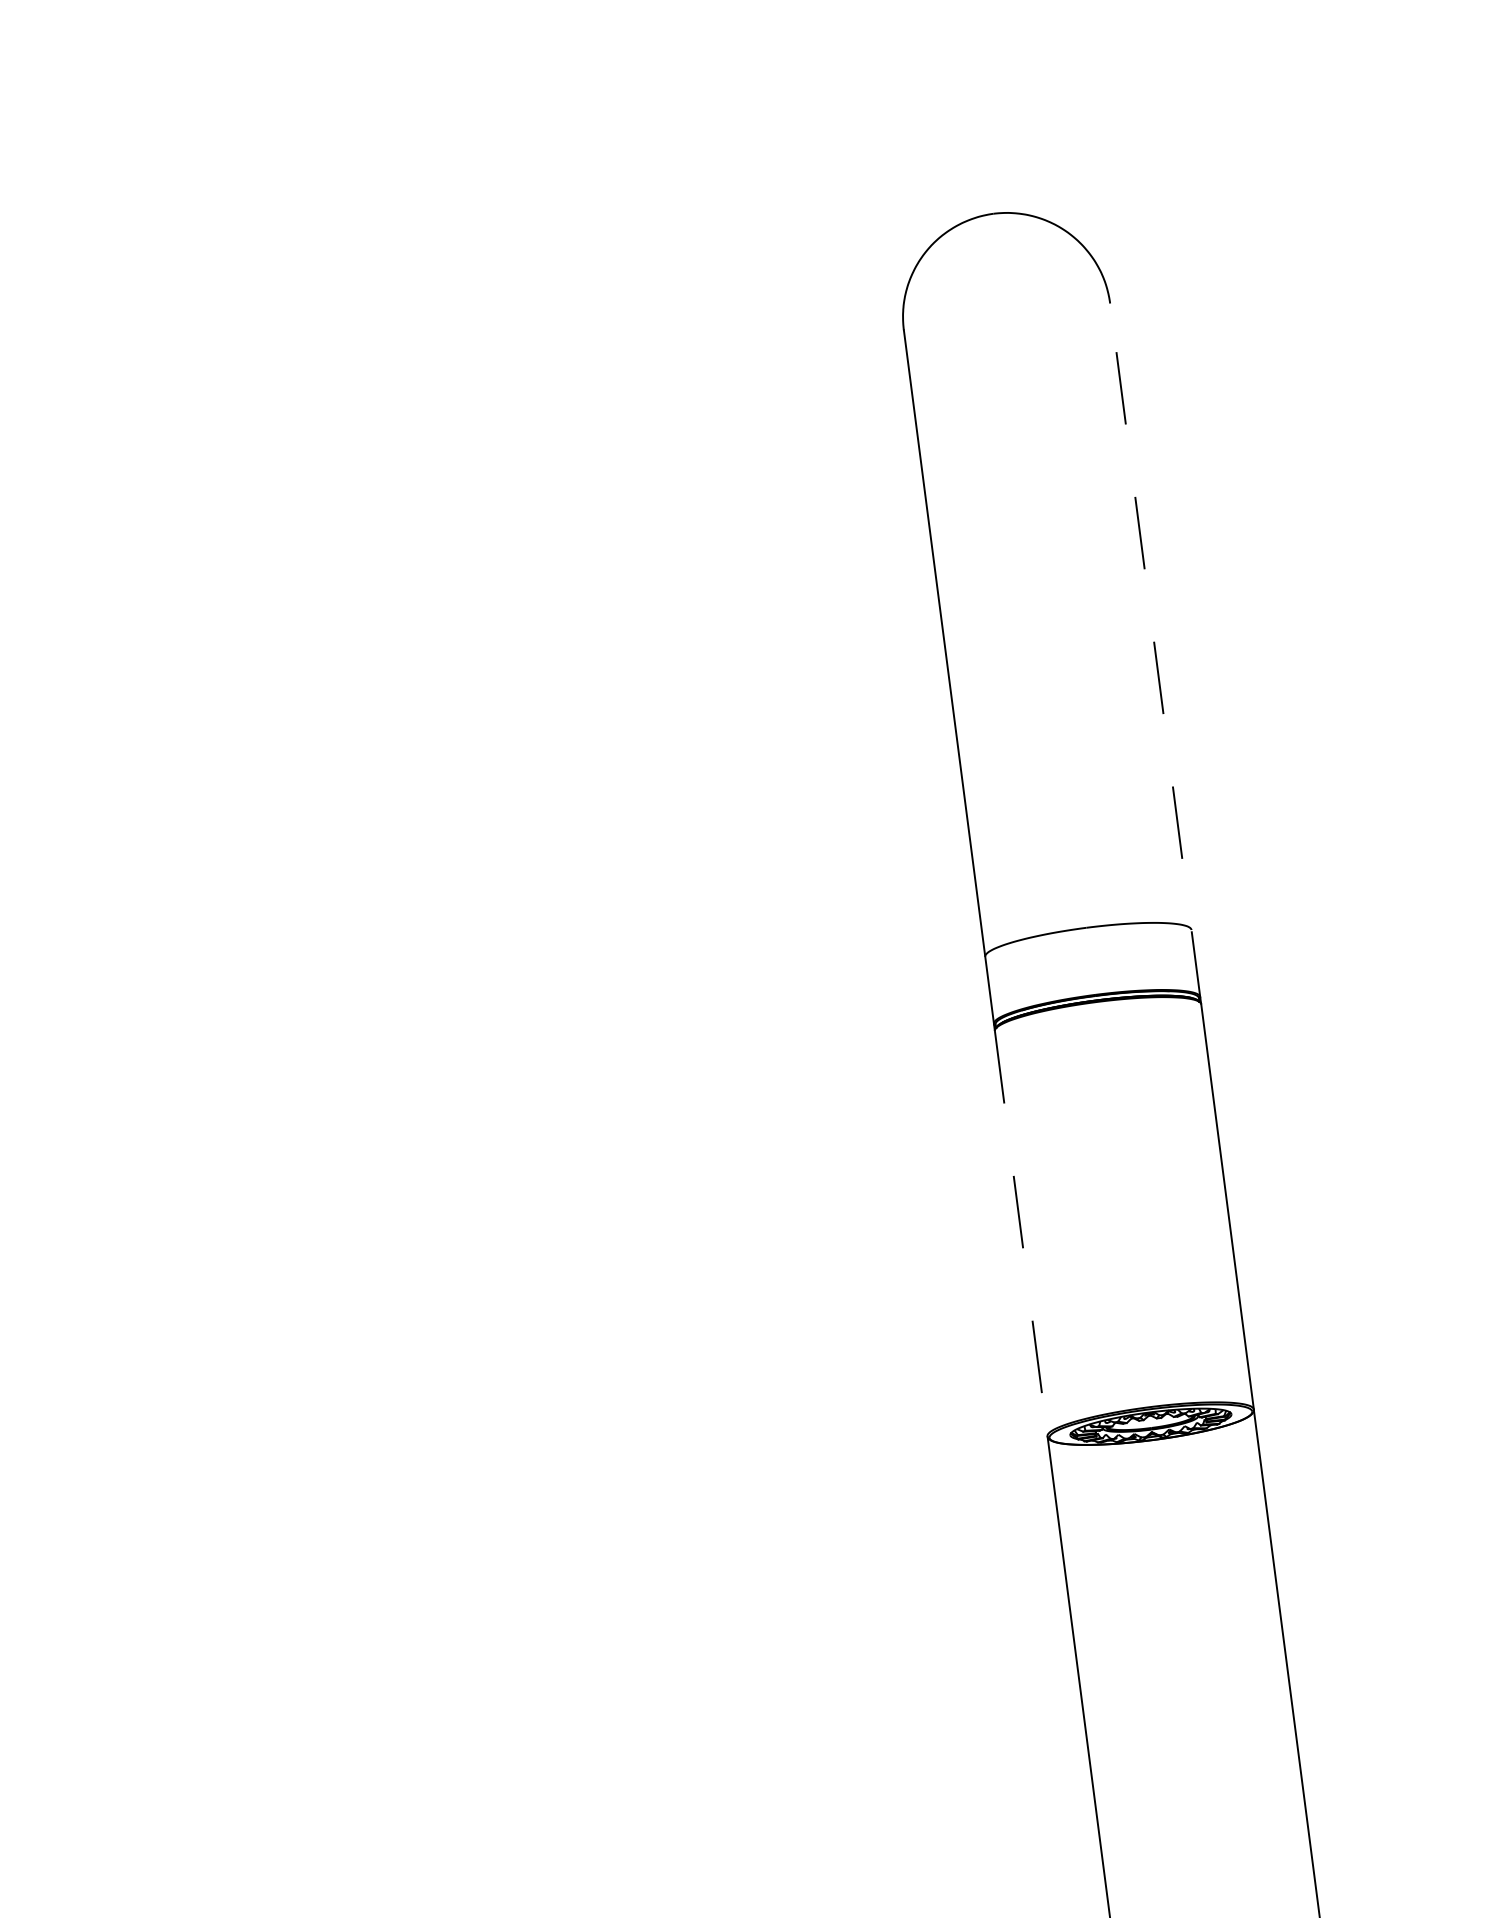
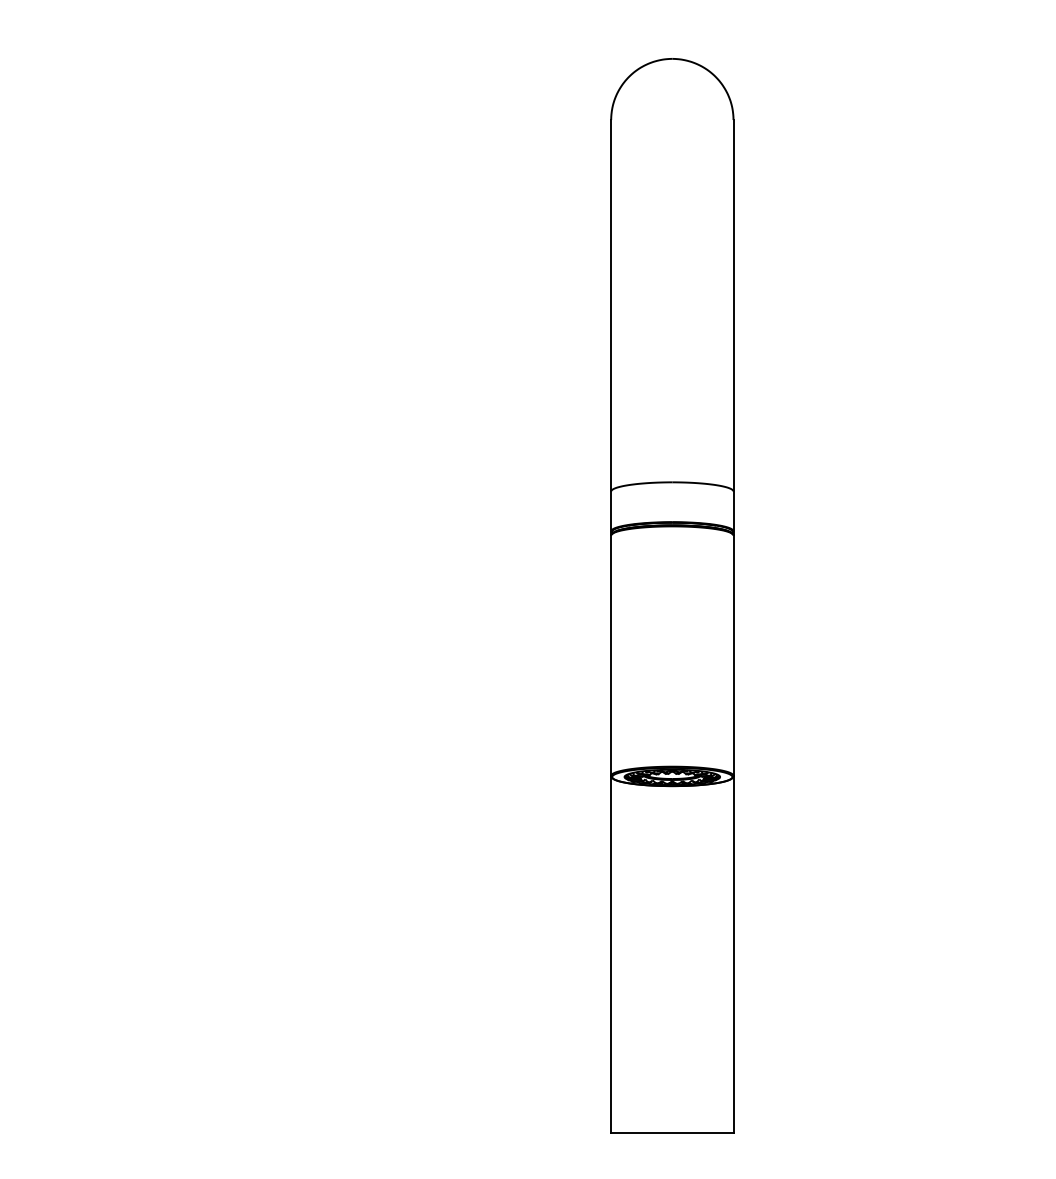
line: (1155, 653) -> (733, 327), dashed -> solid
line: (1021, 1234) -> (611, 656), dashed -> solid

